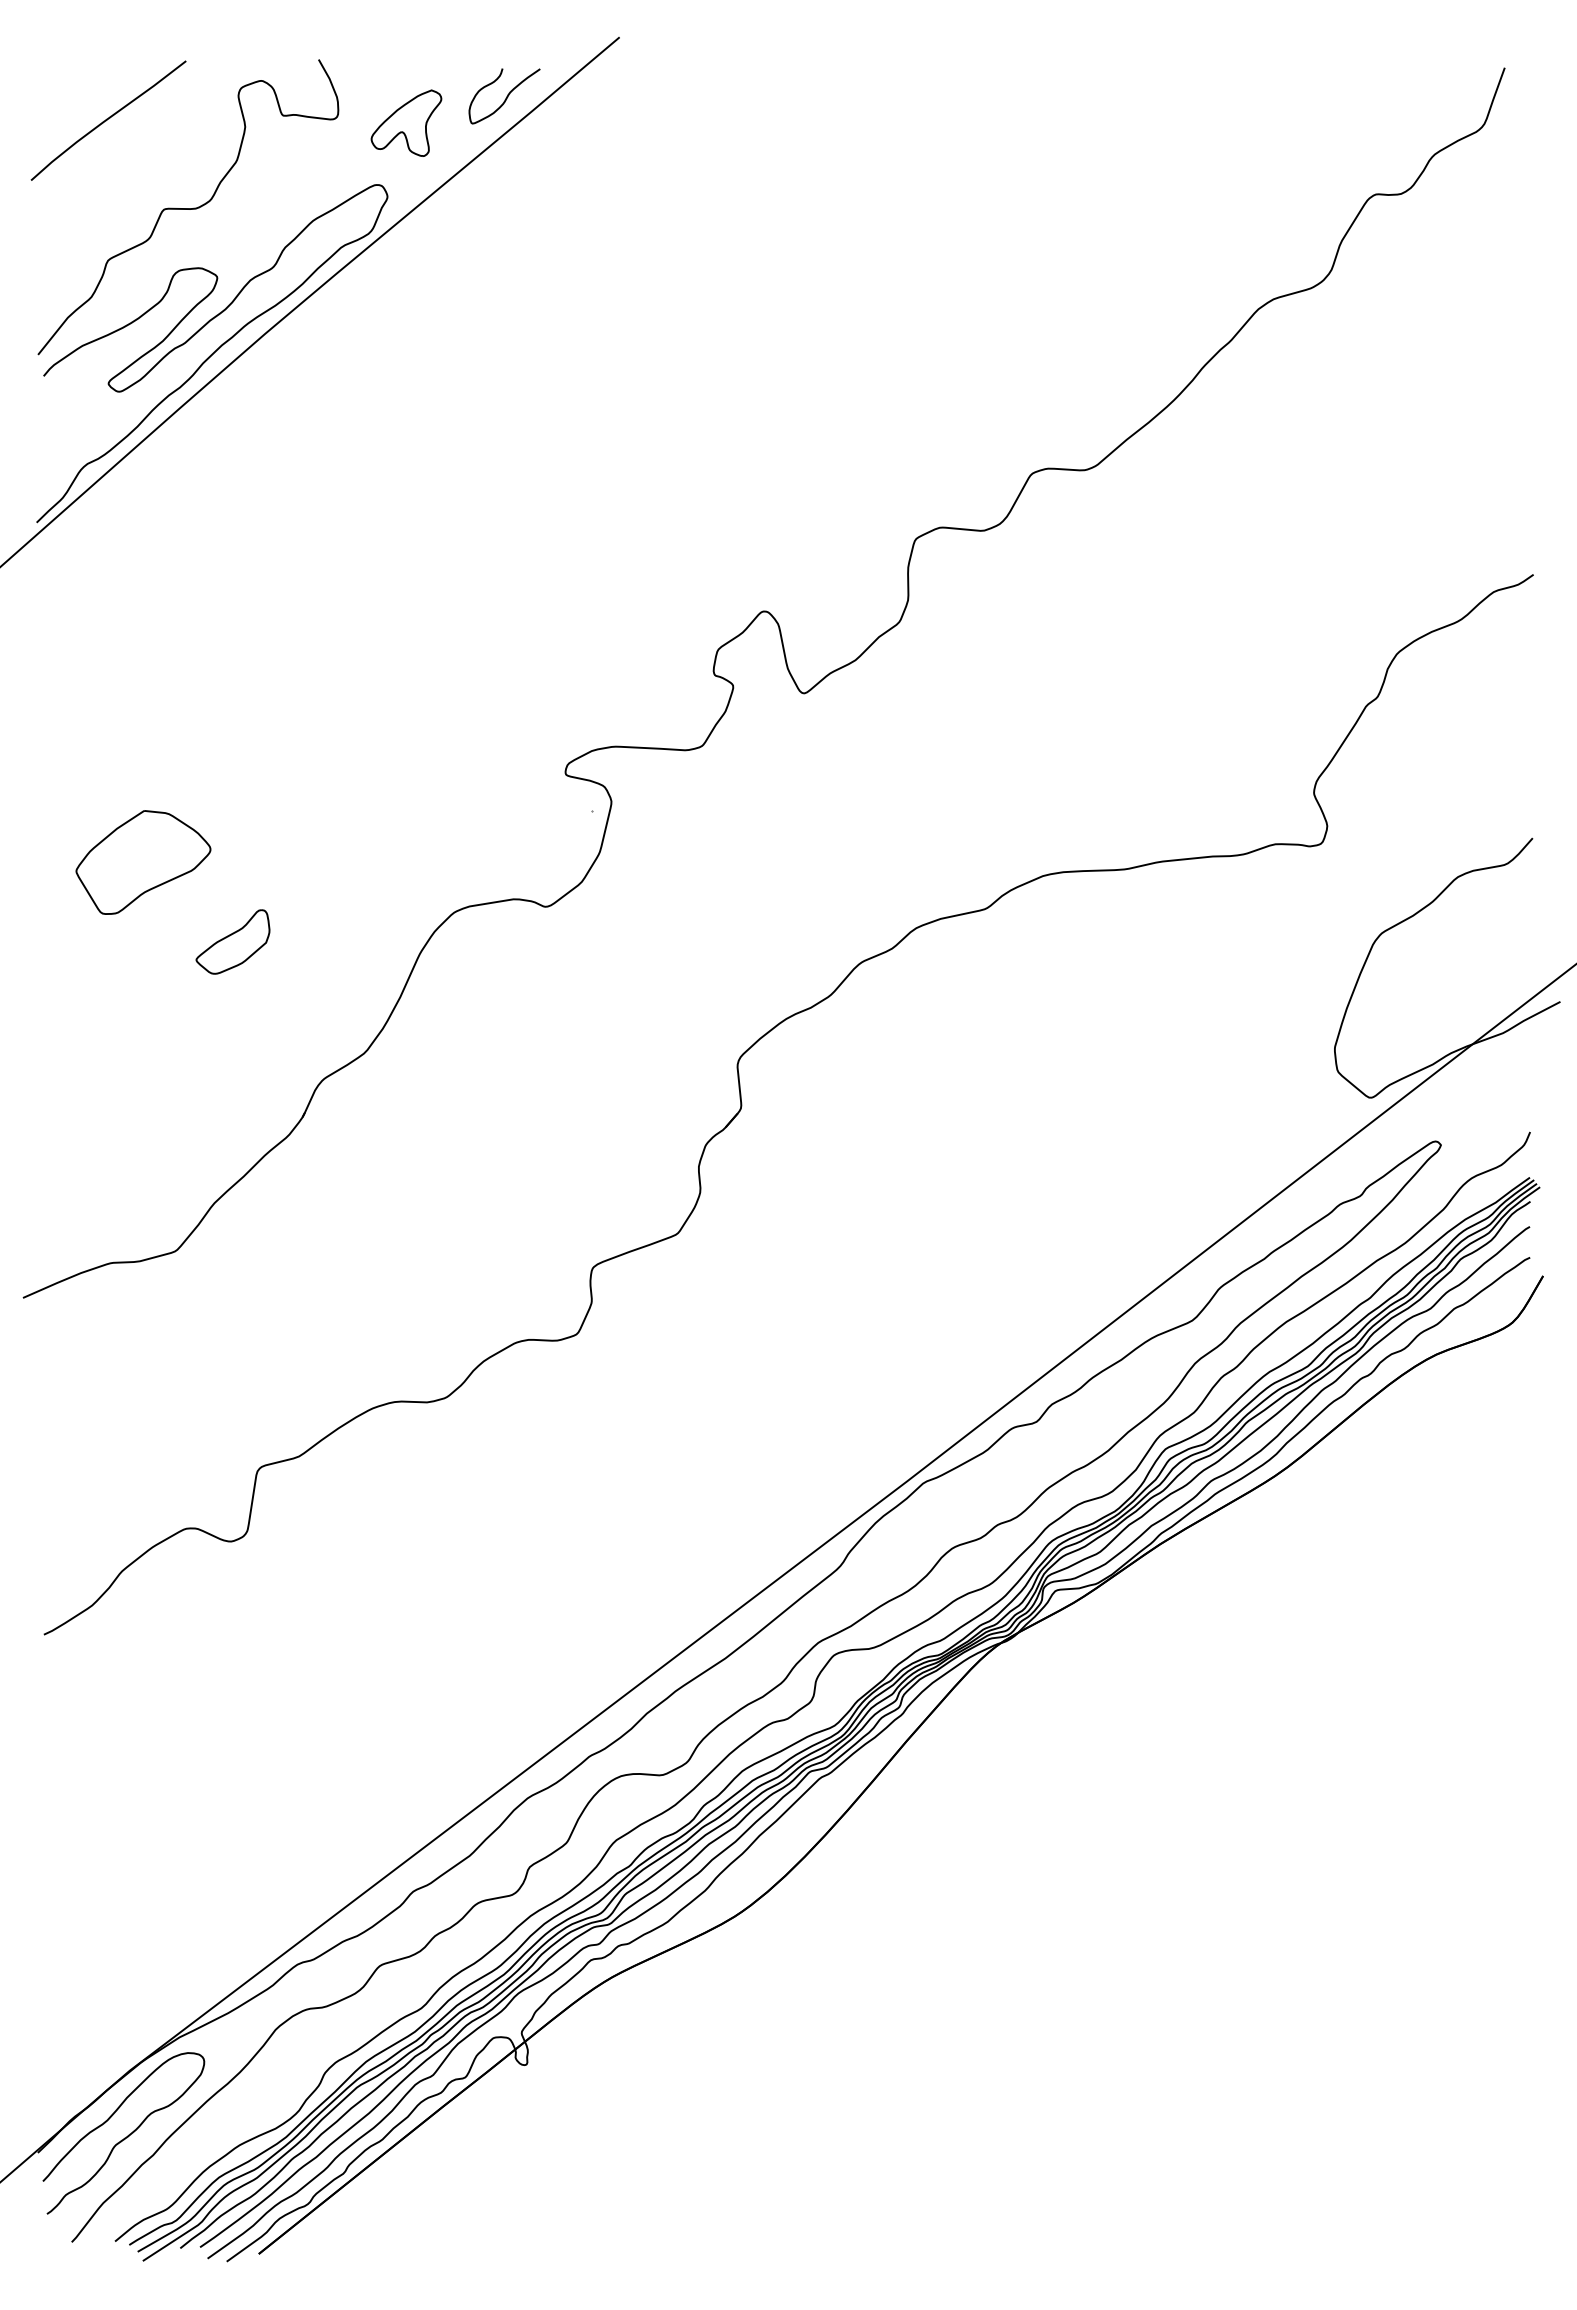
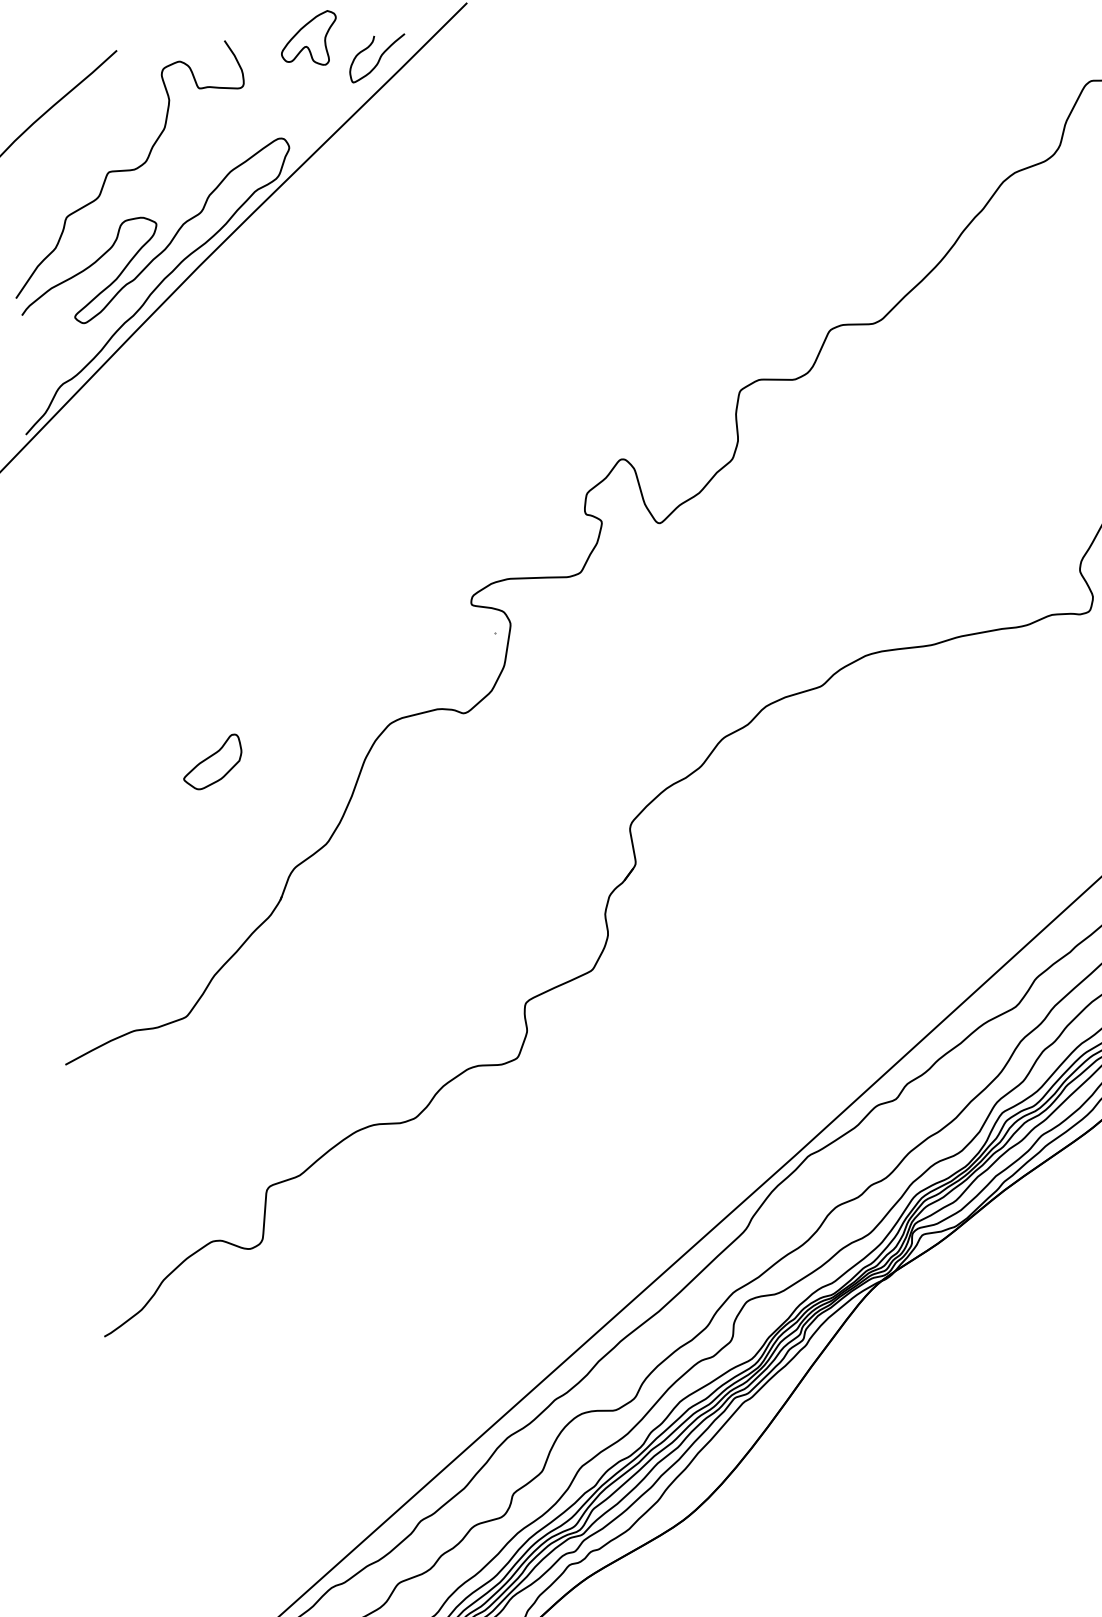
part: (406, 122) -> (309, 38), moved
part: (143, 862) -> (134, 703), removed

